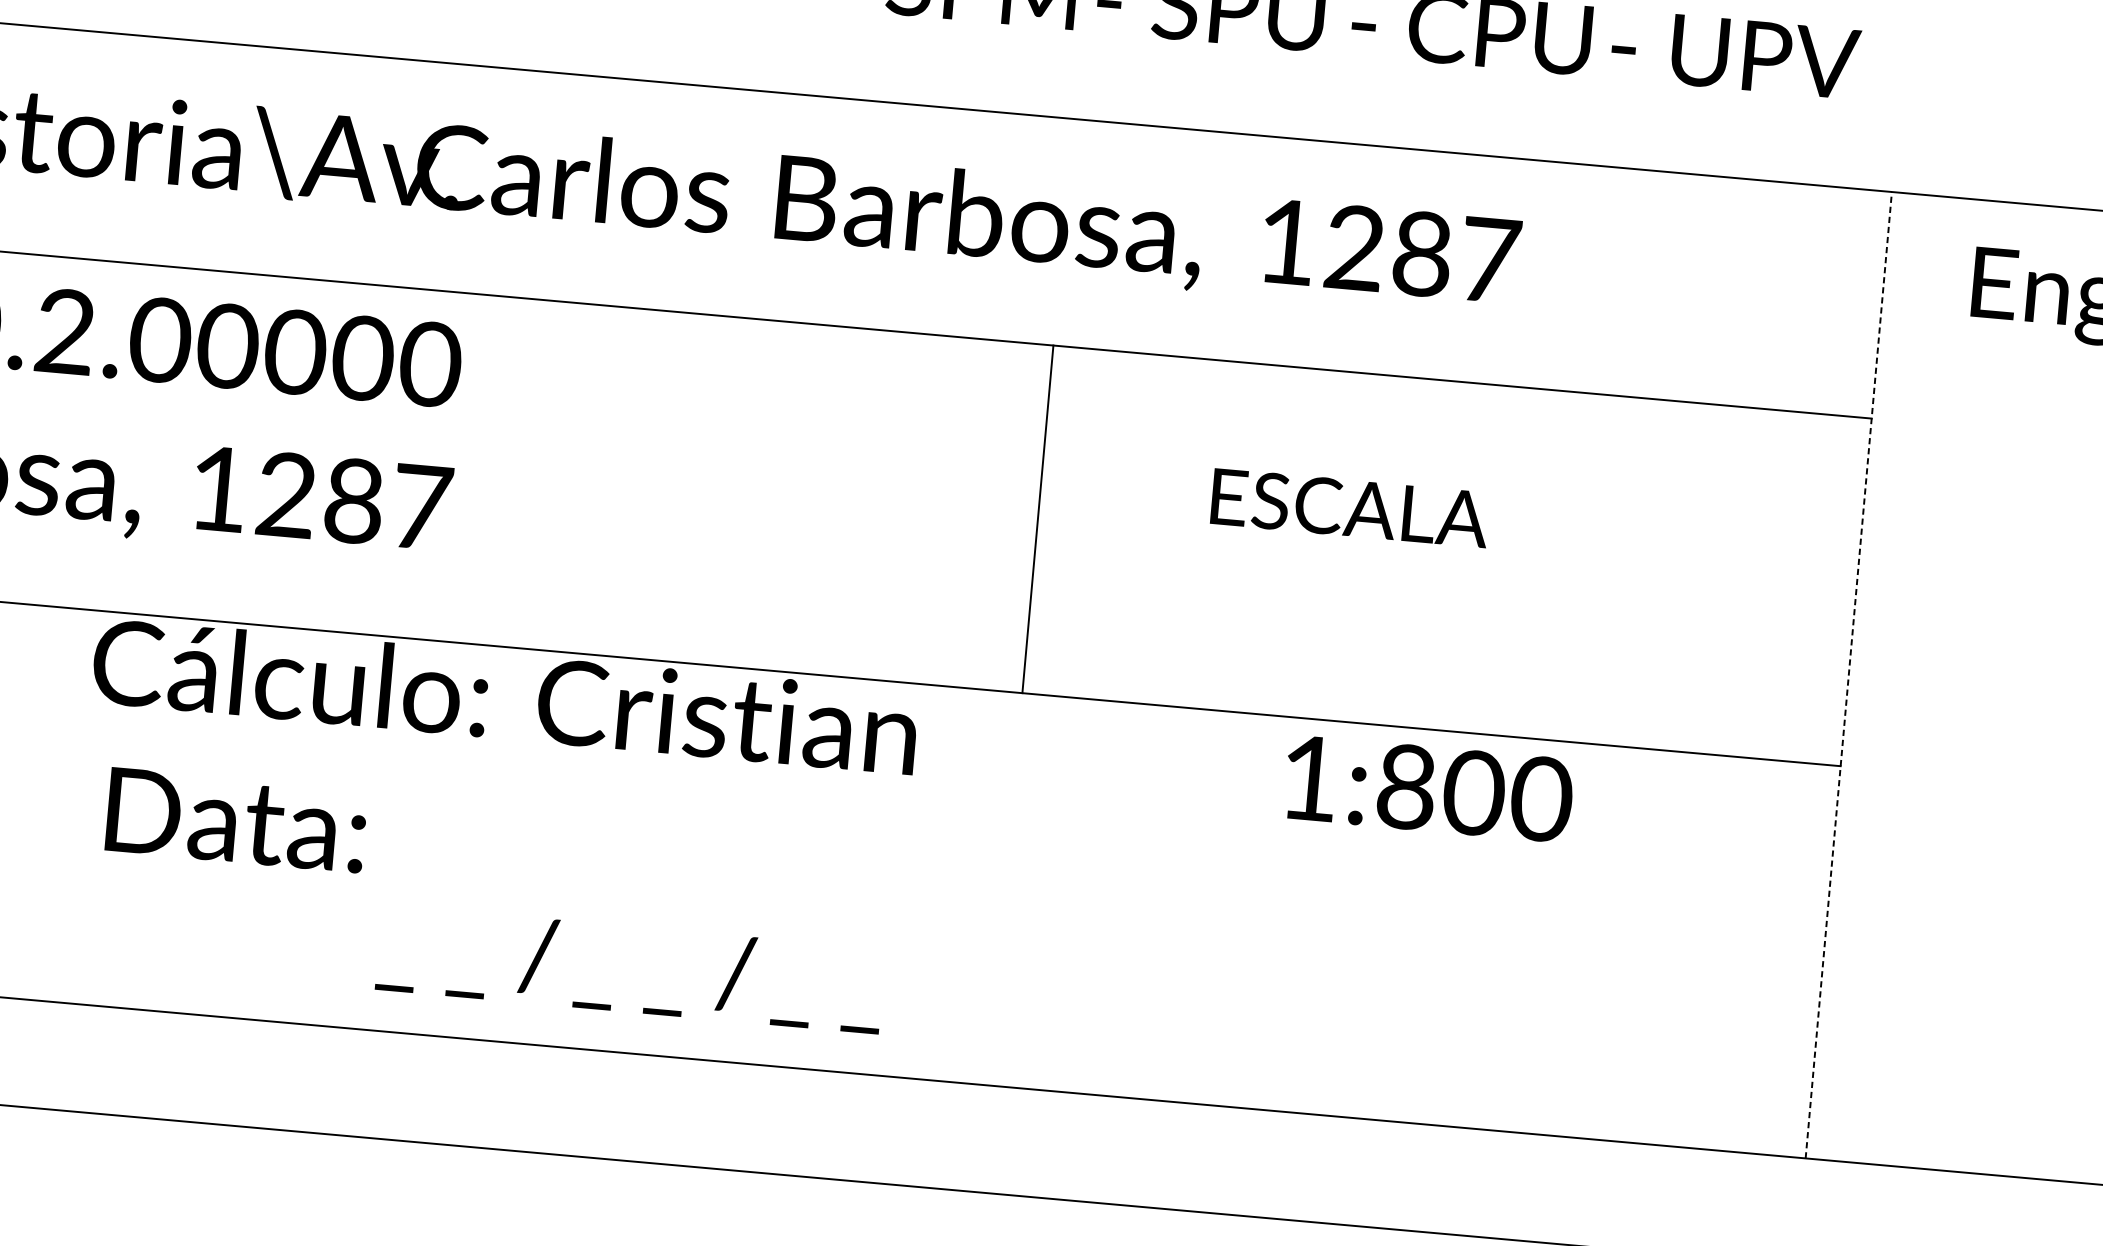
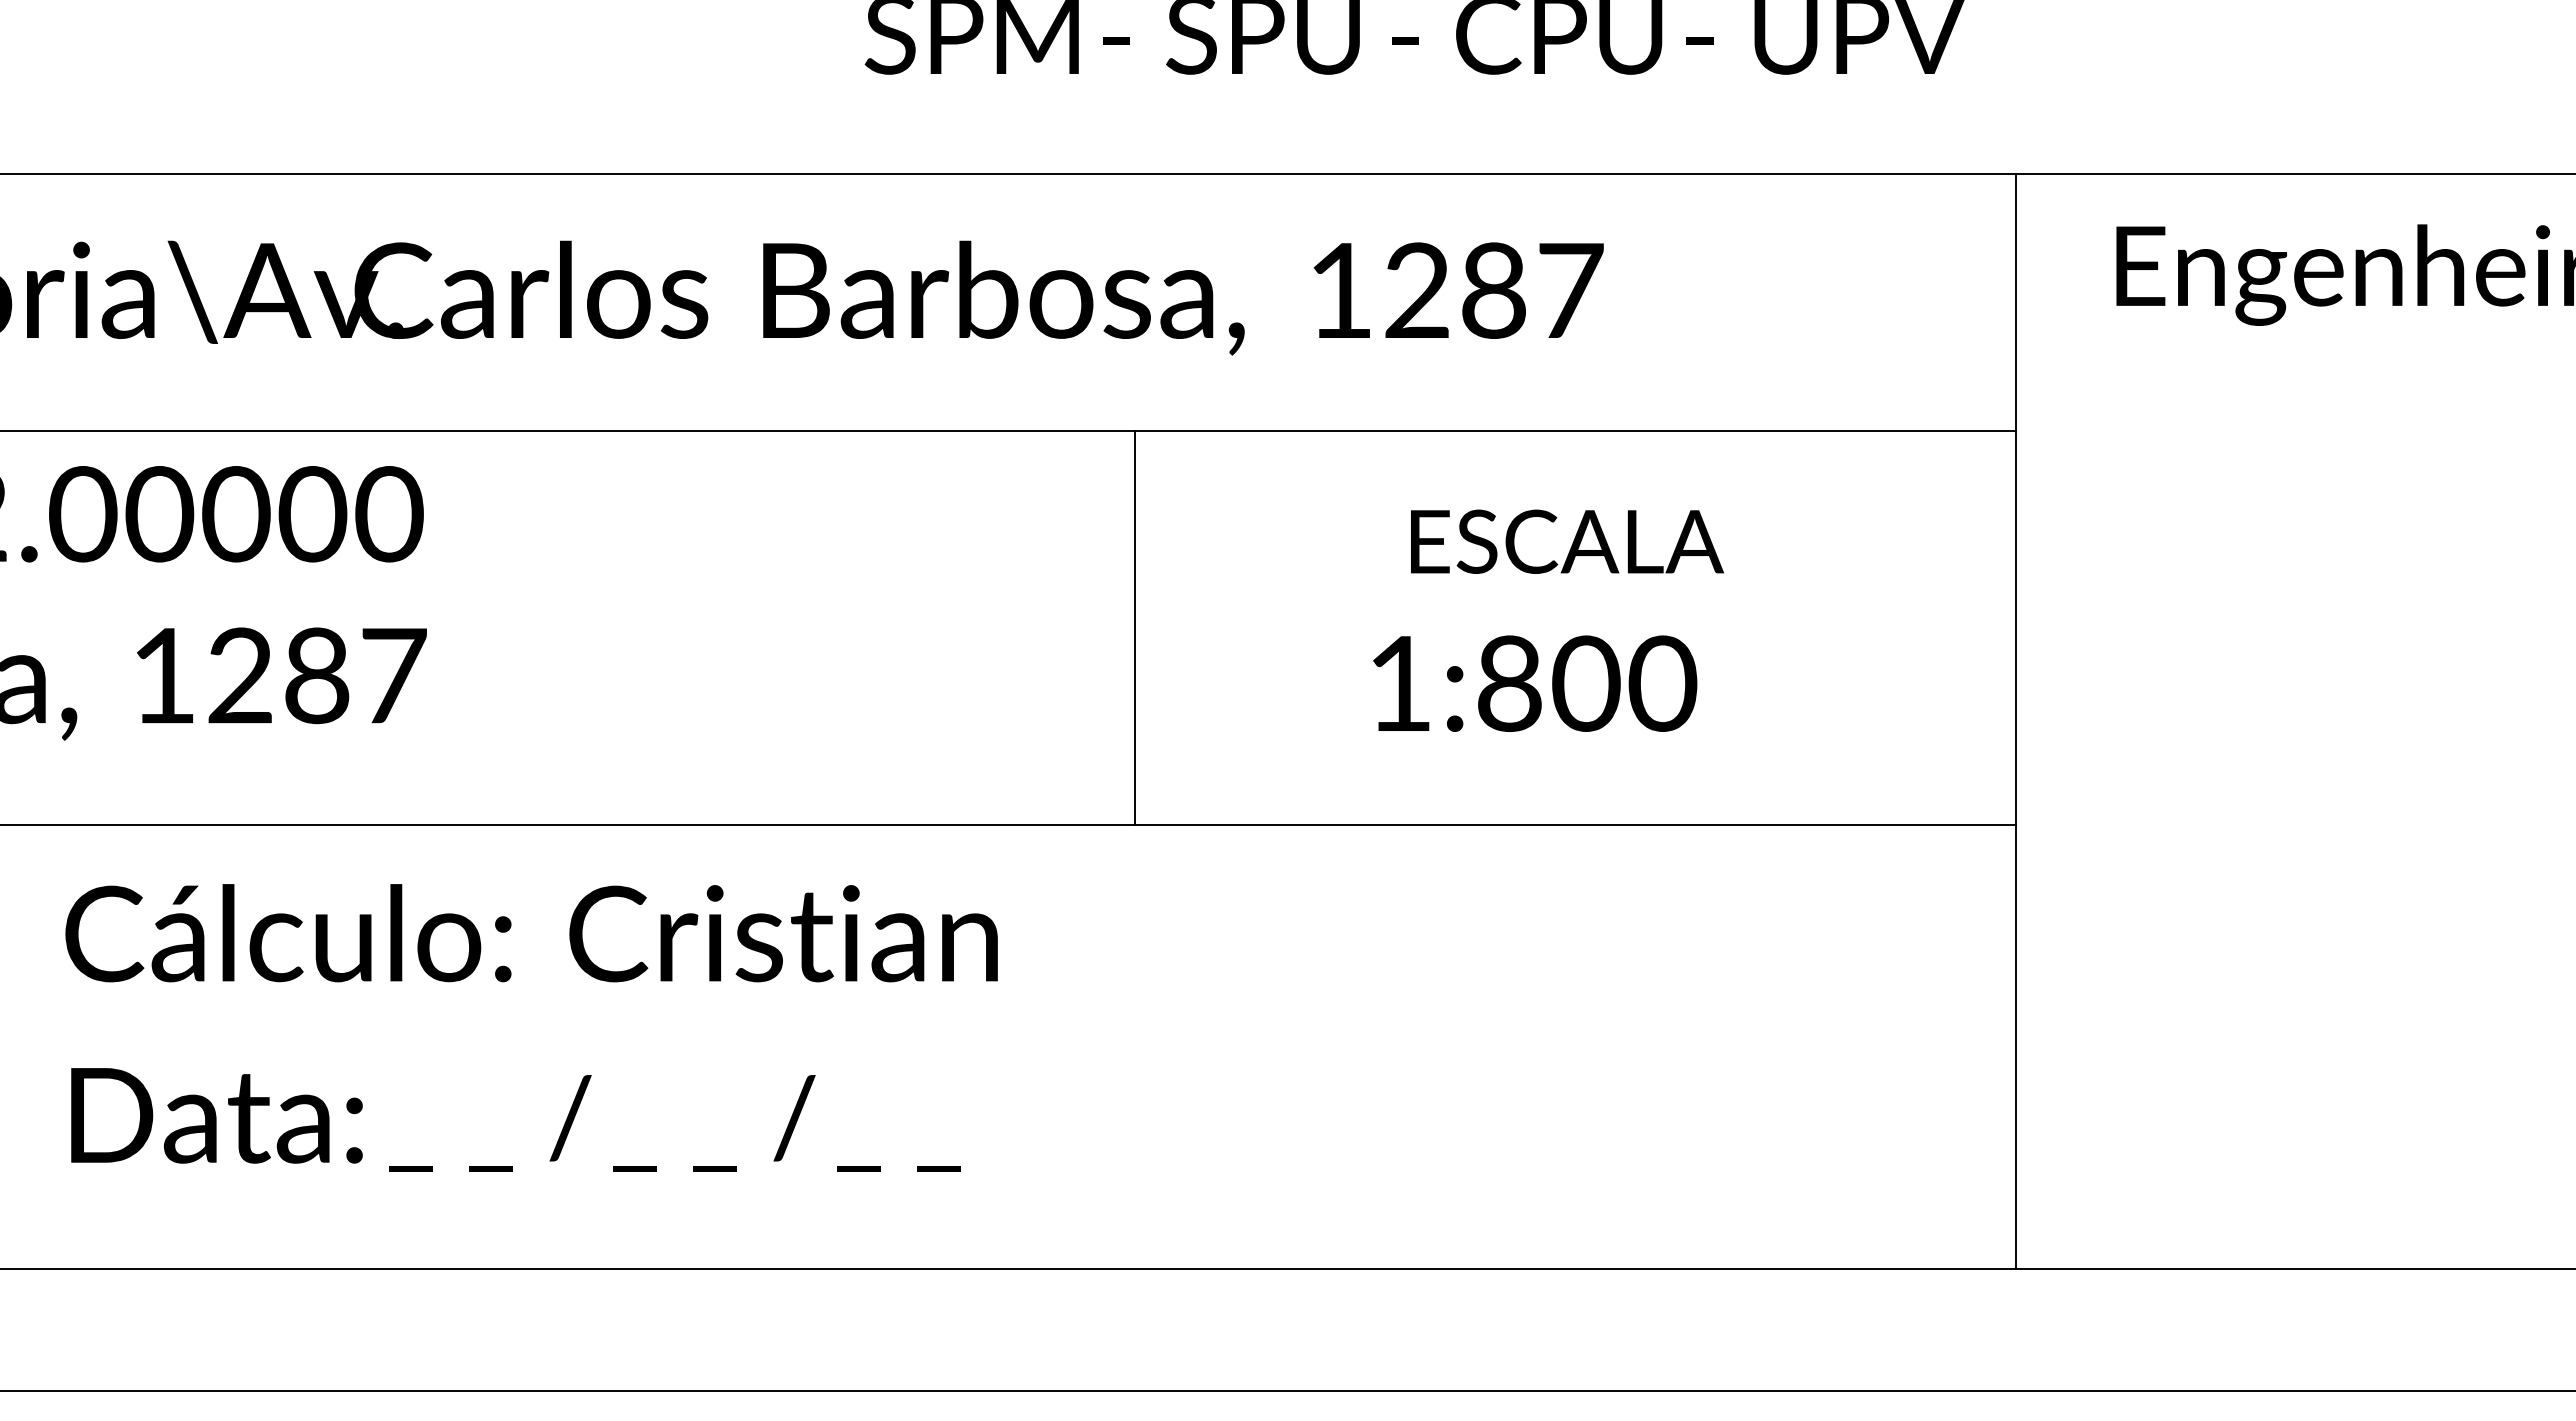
text: (1350, 507) -> (1567, 541), moved
line: (1038, 519) -> (1135, 627), moved
line: (1848, 675) -> (2015, 721), dashed -> solid
text: (505, 696) -> (531, 933), moved
text: (1429, 788) -> (1535, 683), moved
text: (236, 820) -> (216, 1115), moved
text: (630, 969) -> (674, 1123), moved

